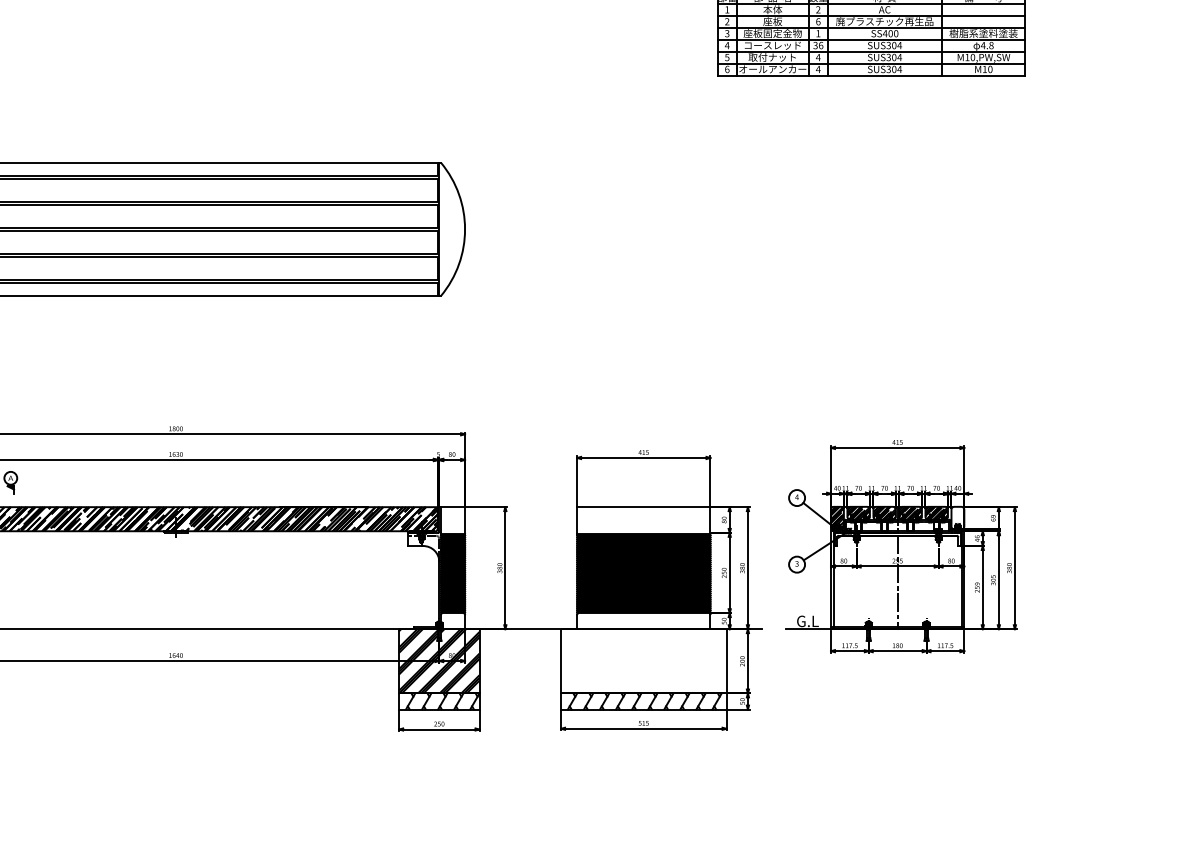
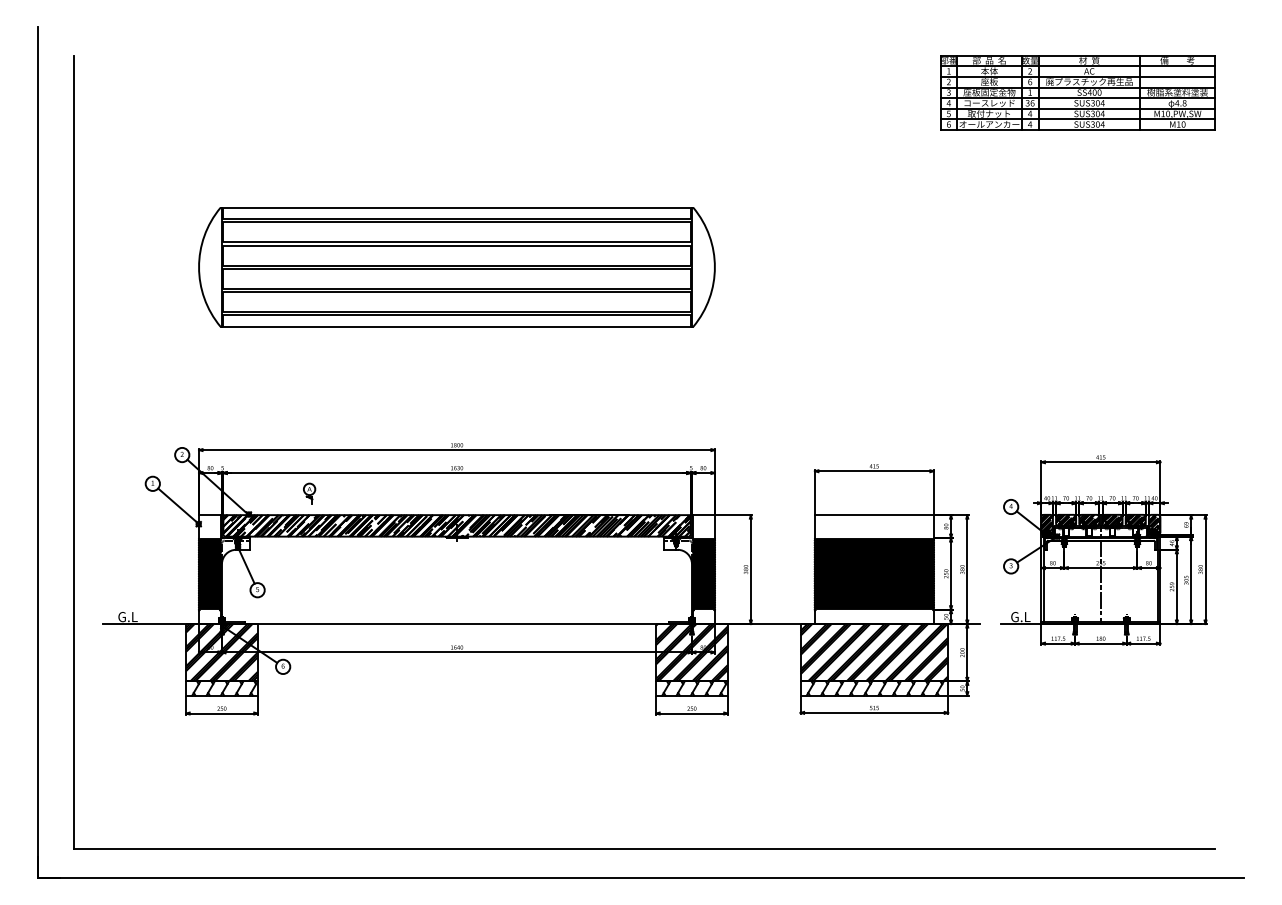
hatch: (957, 517) -> (1154, 524), added
hatch: (643, 661) -> (874, 652), added

